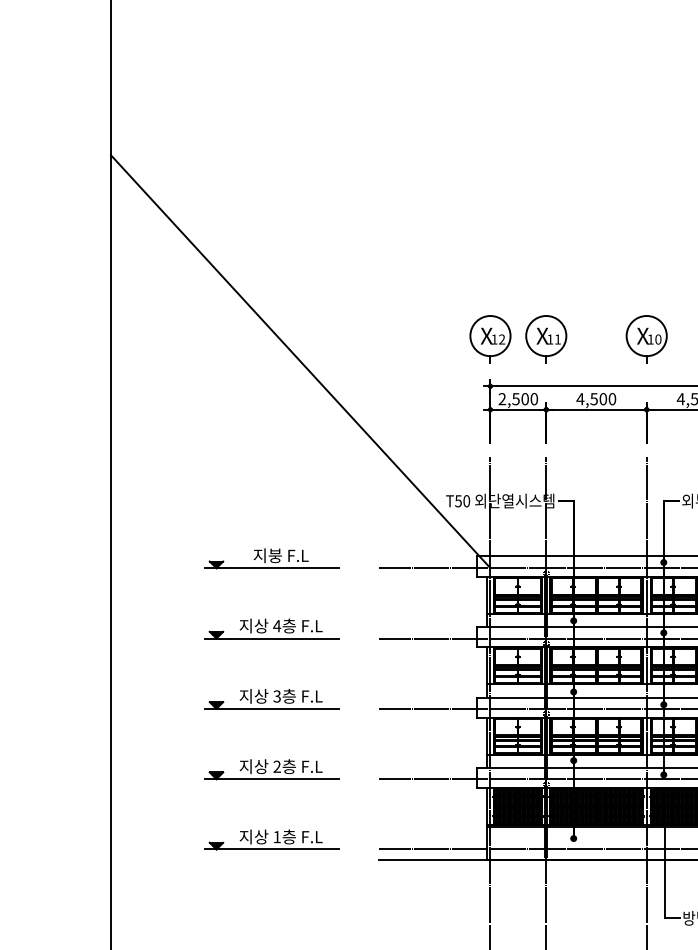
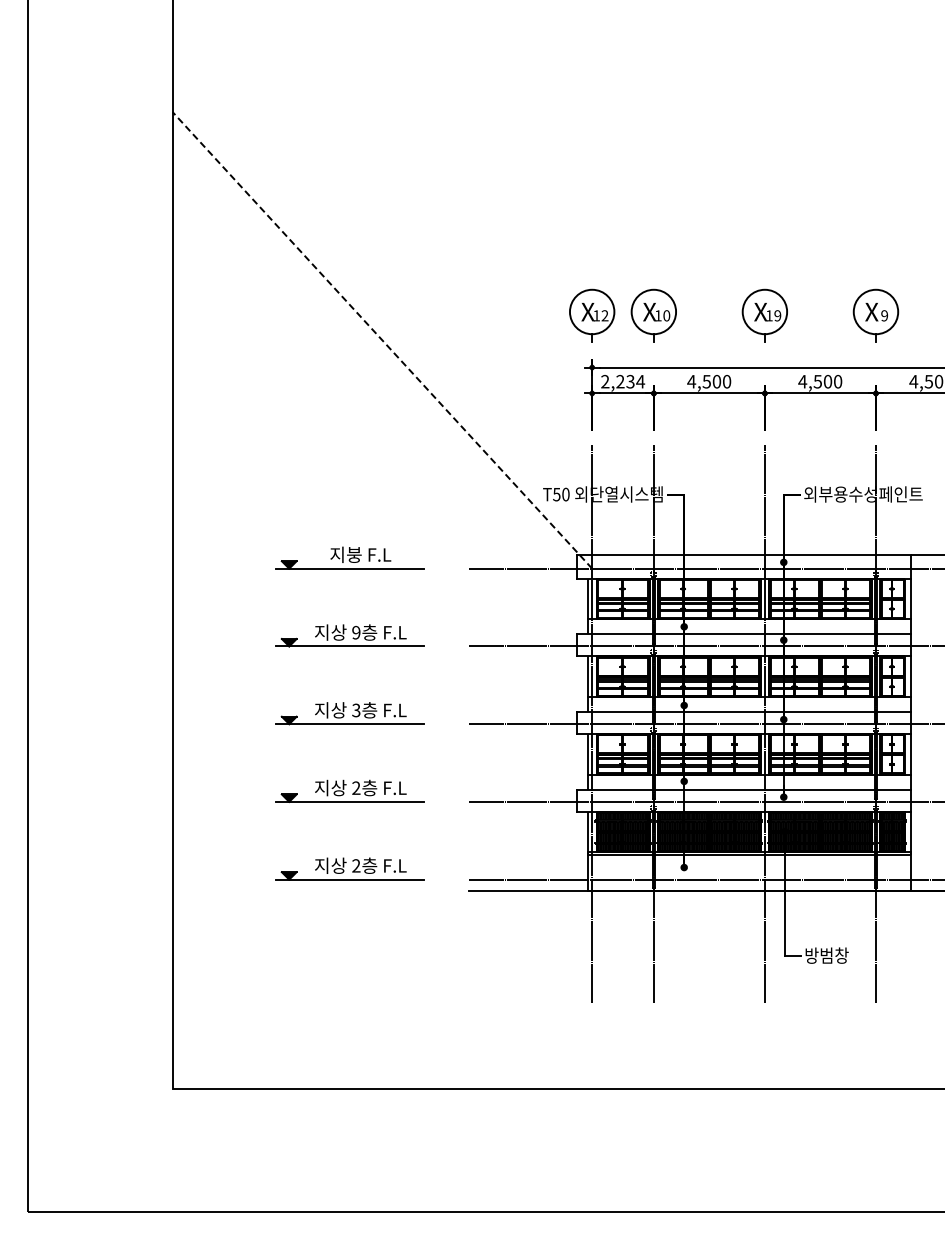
text: (557, 339) -> (666, 315), 11 -> 10
text: (658, 339) -> (777, 315), 10 -> 19
line: (300, 361) -> (382, 340), solid -> dashed
text: (525, 398) -> (630, 381), 2,500 -> 2,234
text: (276, 625) -> (355, 632), 4 -> 9
text: (277, 836) -> (356, 865), 1 -> 2

